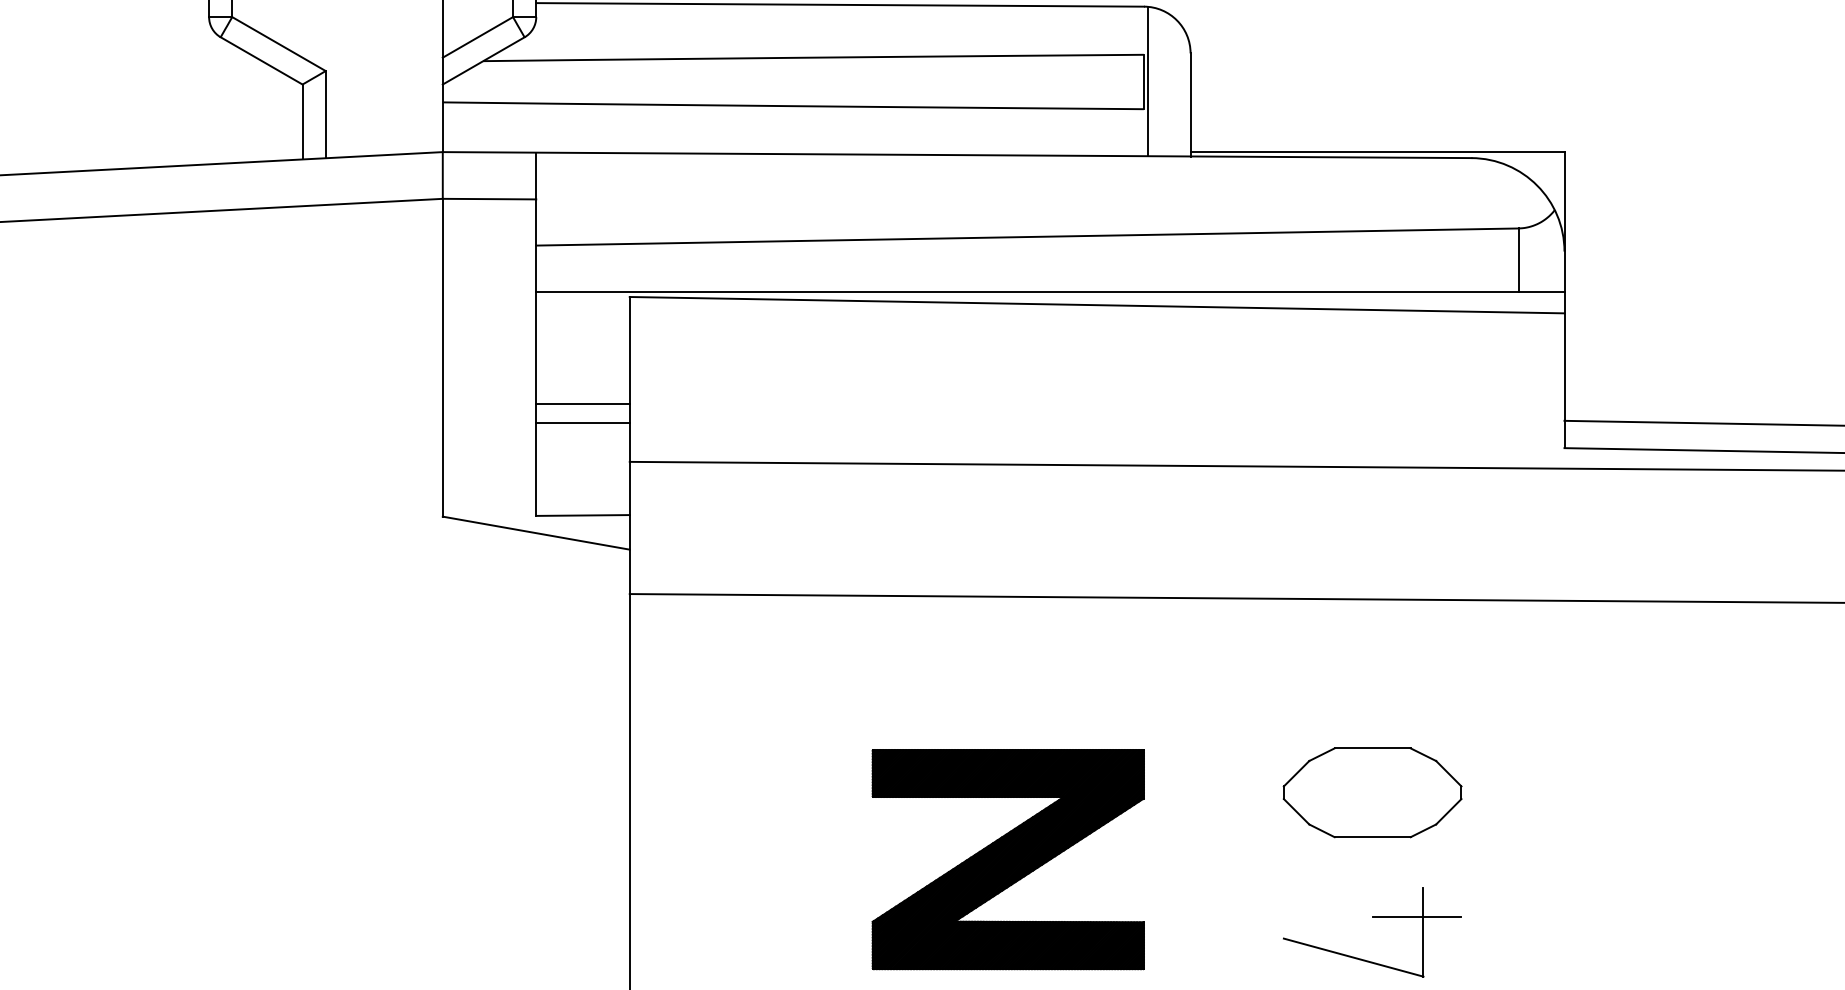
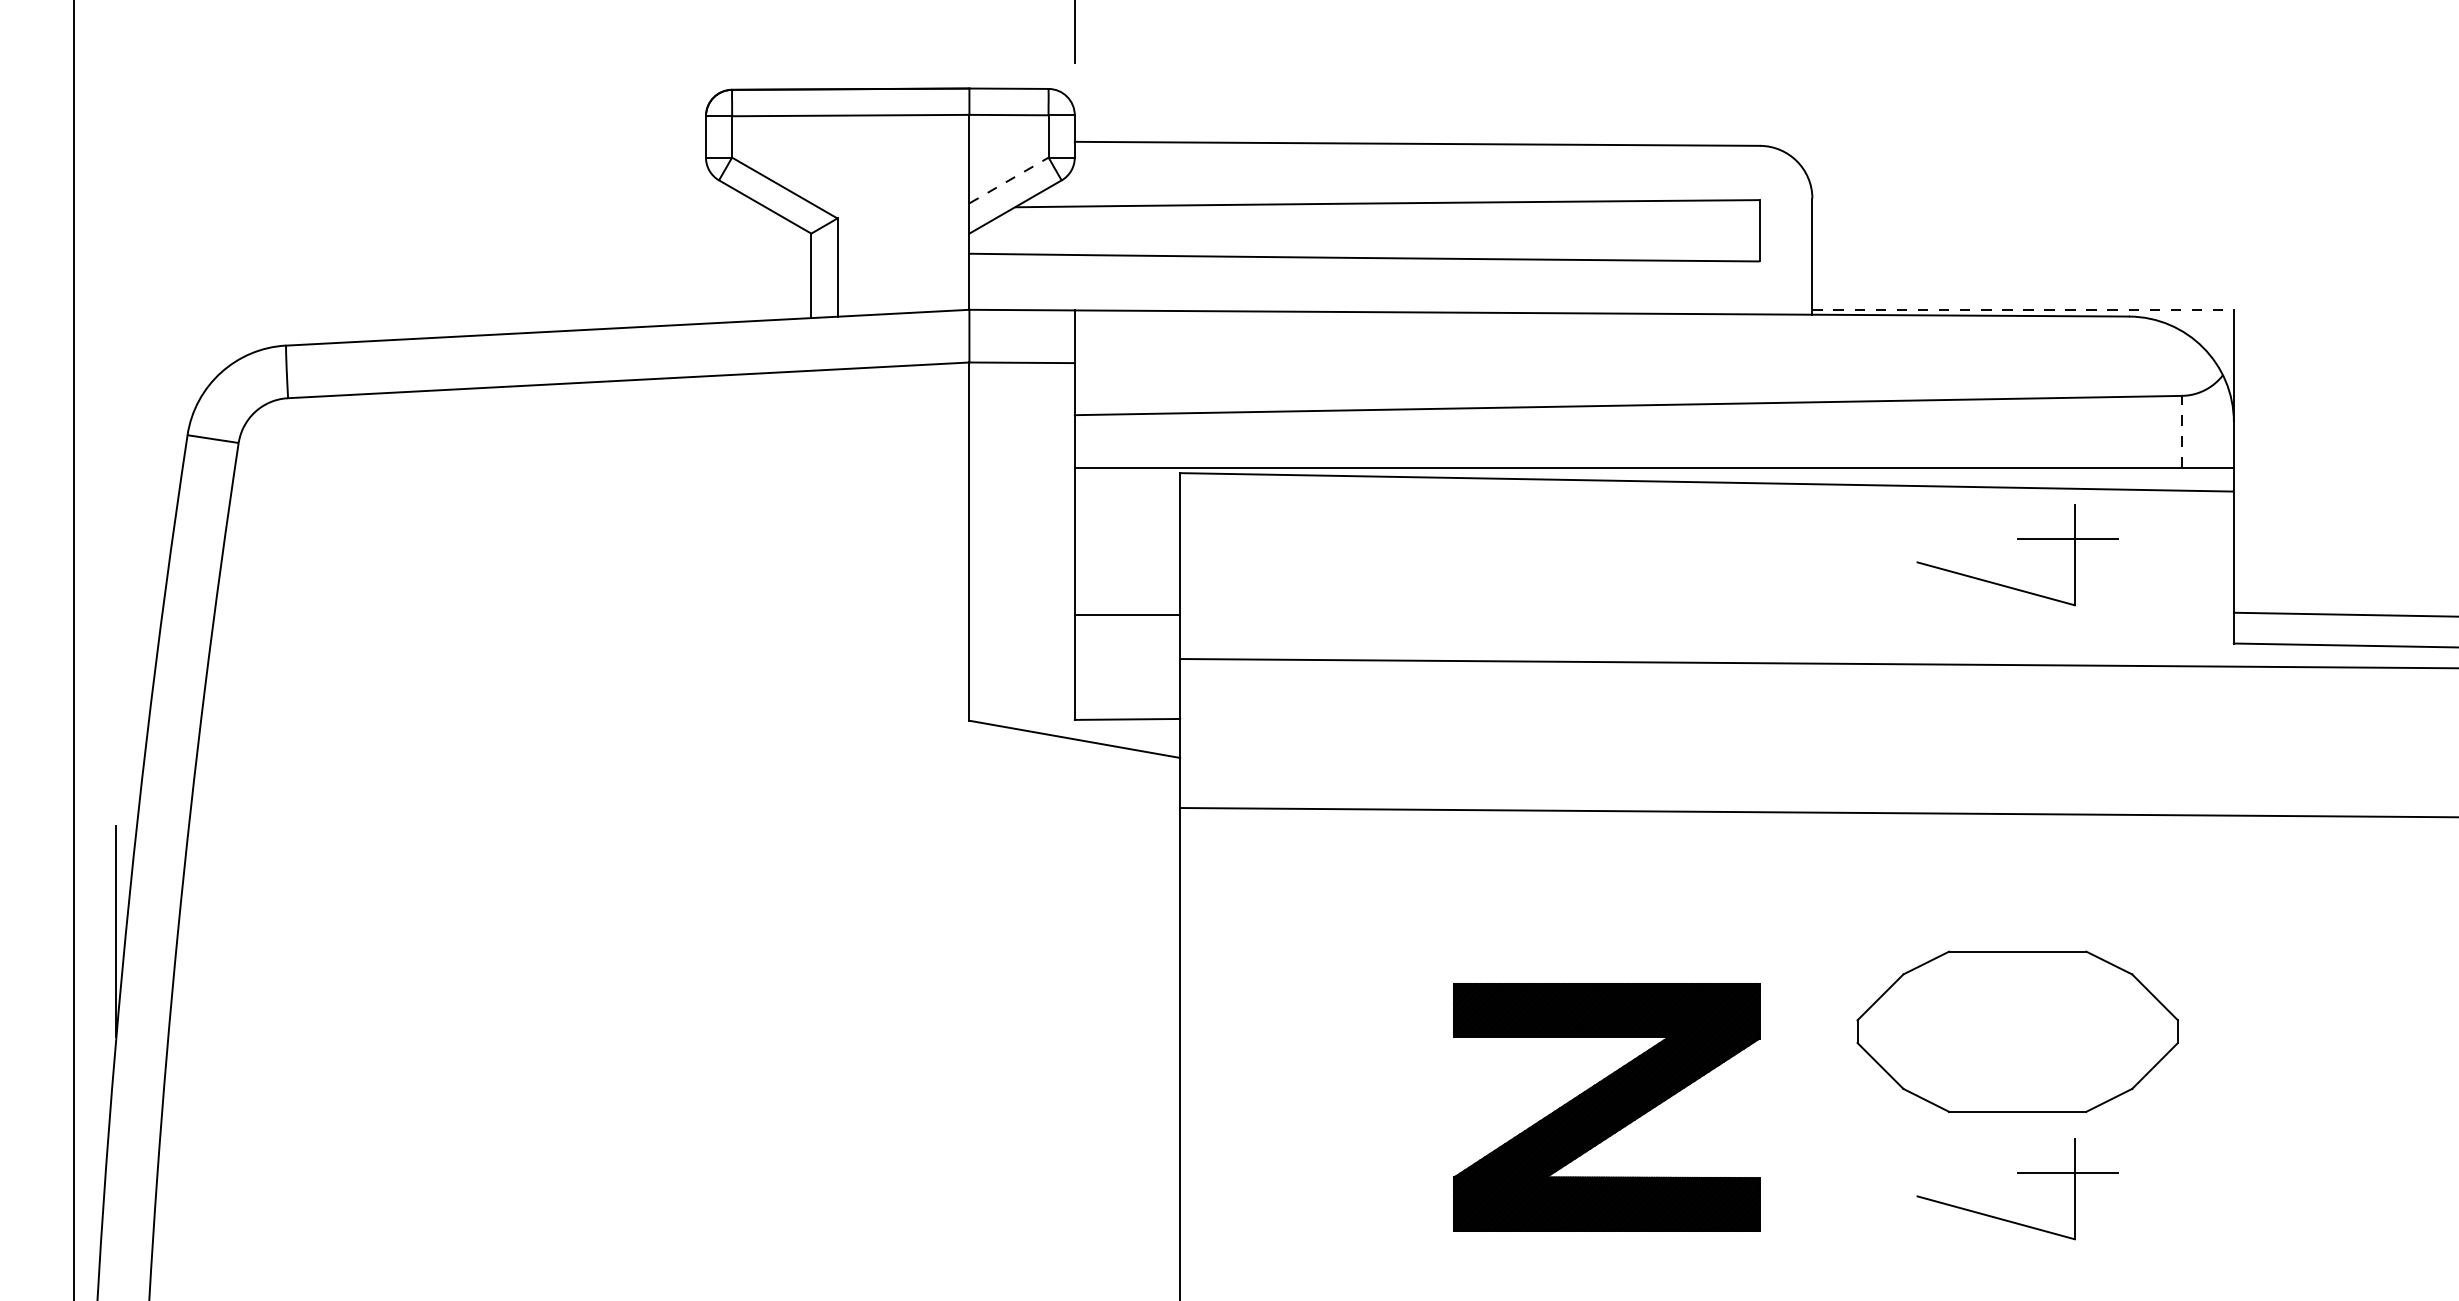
line: (477, 37) -> (1008, 180), solid -> dashed
line: (1148, 81) -> (1764, 230), removed
line: (1377, 151) -> (2023, 309), solid -> dashed
line: (1518, 260) -> (2182, 431), solid -> dashed
part: (1372, 355) -> (2017, 539), added
line: (583, 404) -> (1127, 594), removed
part: (1372, 793) -> (2017, 1032), size x1.6

